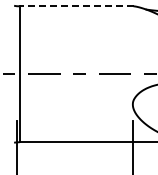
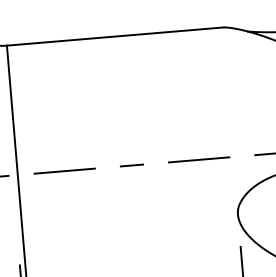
line: (76, 6) -> (114, 36), dashed -> solid

